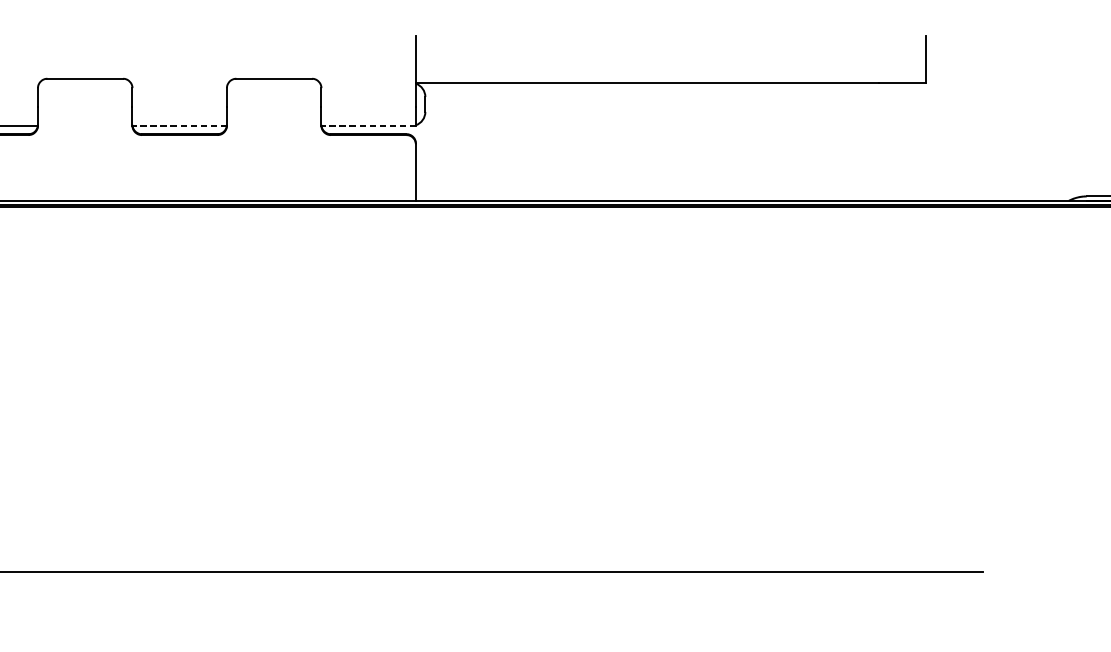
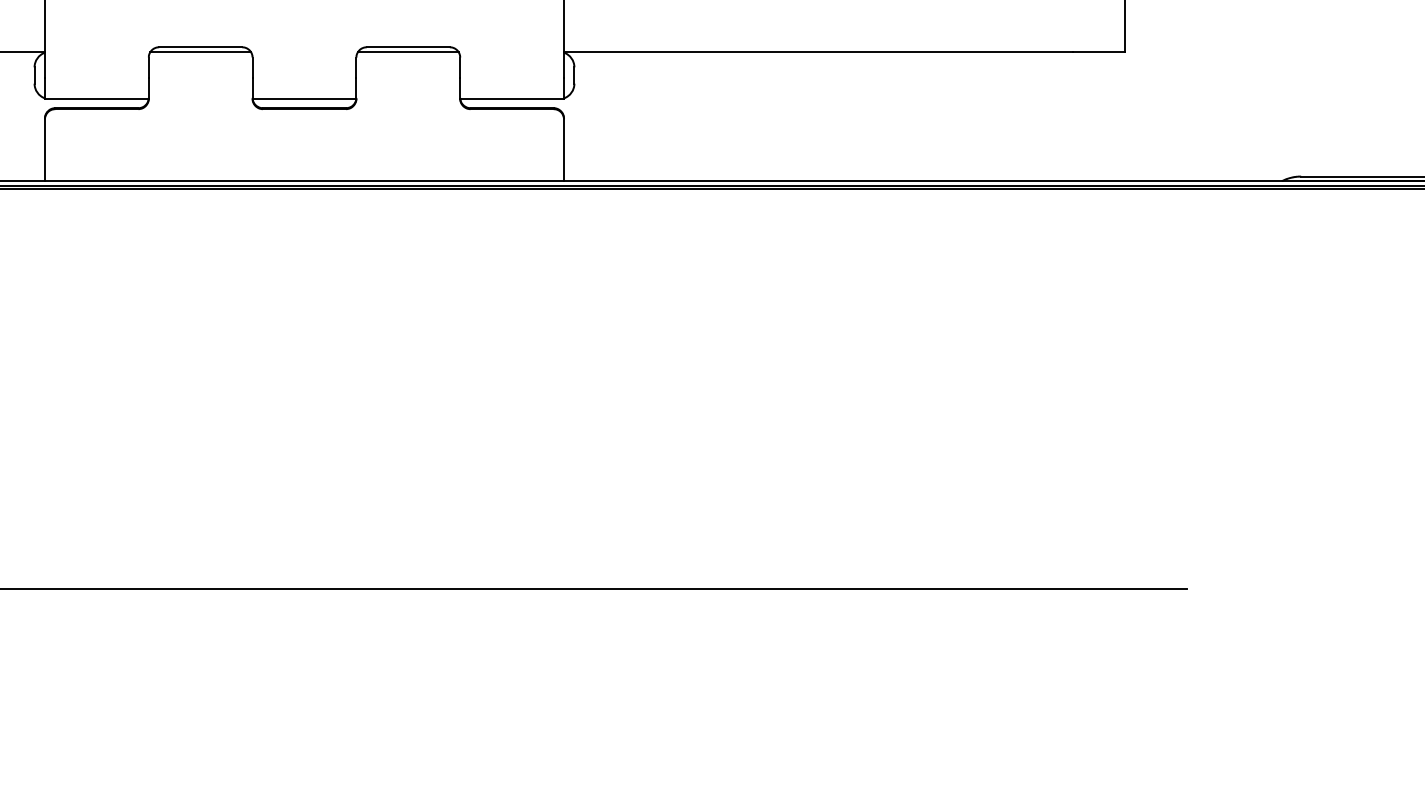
line: (85, 83) -> (200, 52), added
line: (273, 83) -> (407, 52), added
line: (179, 125) -> (304, 98), dashed -> solid
line: (369, 125) -> (512, 98), dashed -> solid

